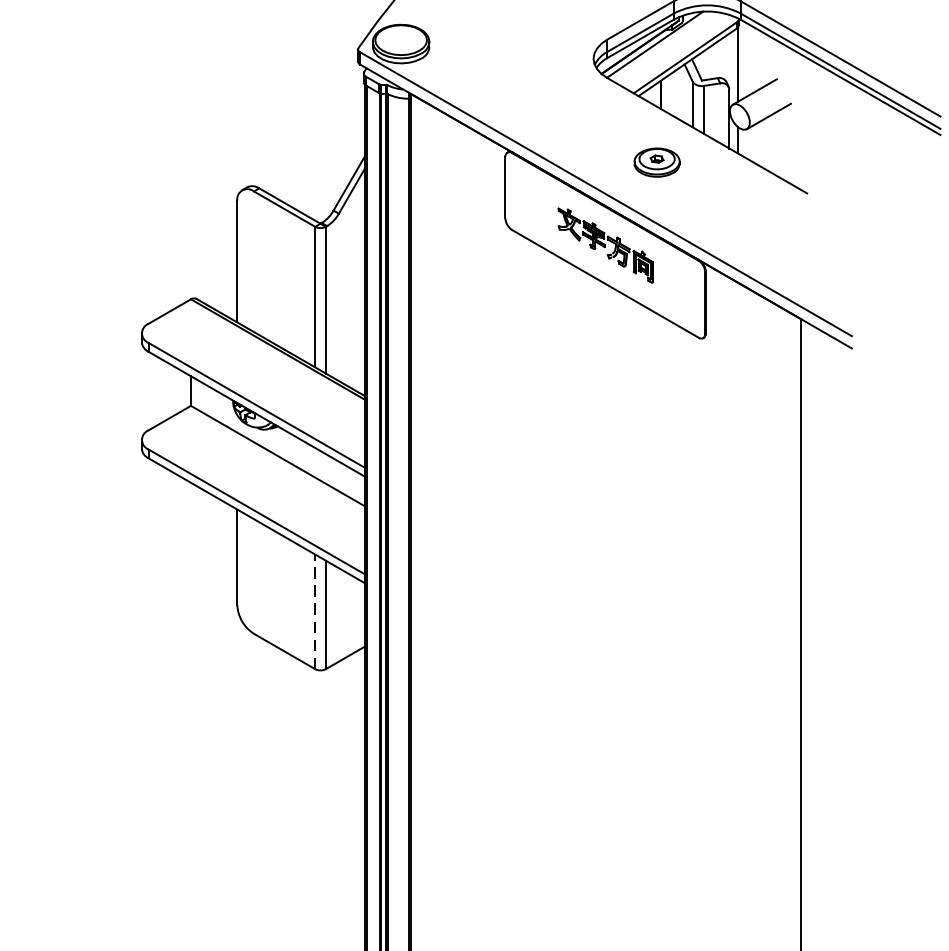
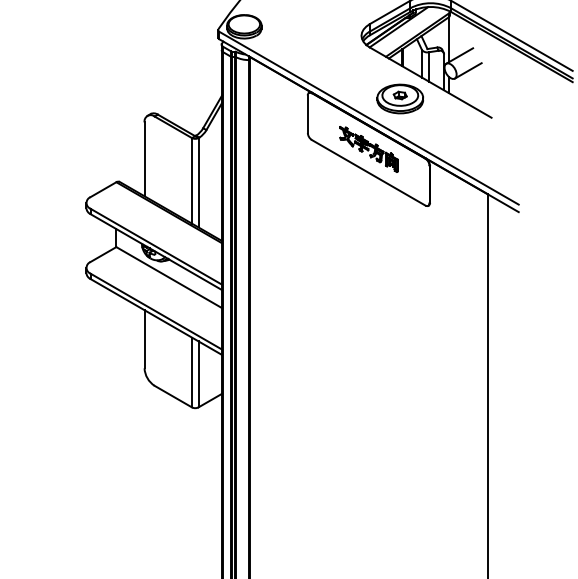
part: (655, 161) -> (399, 98), size x1.67
line: (316, 611) -> (192, 372), dashed -> solid

